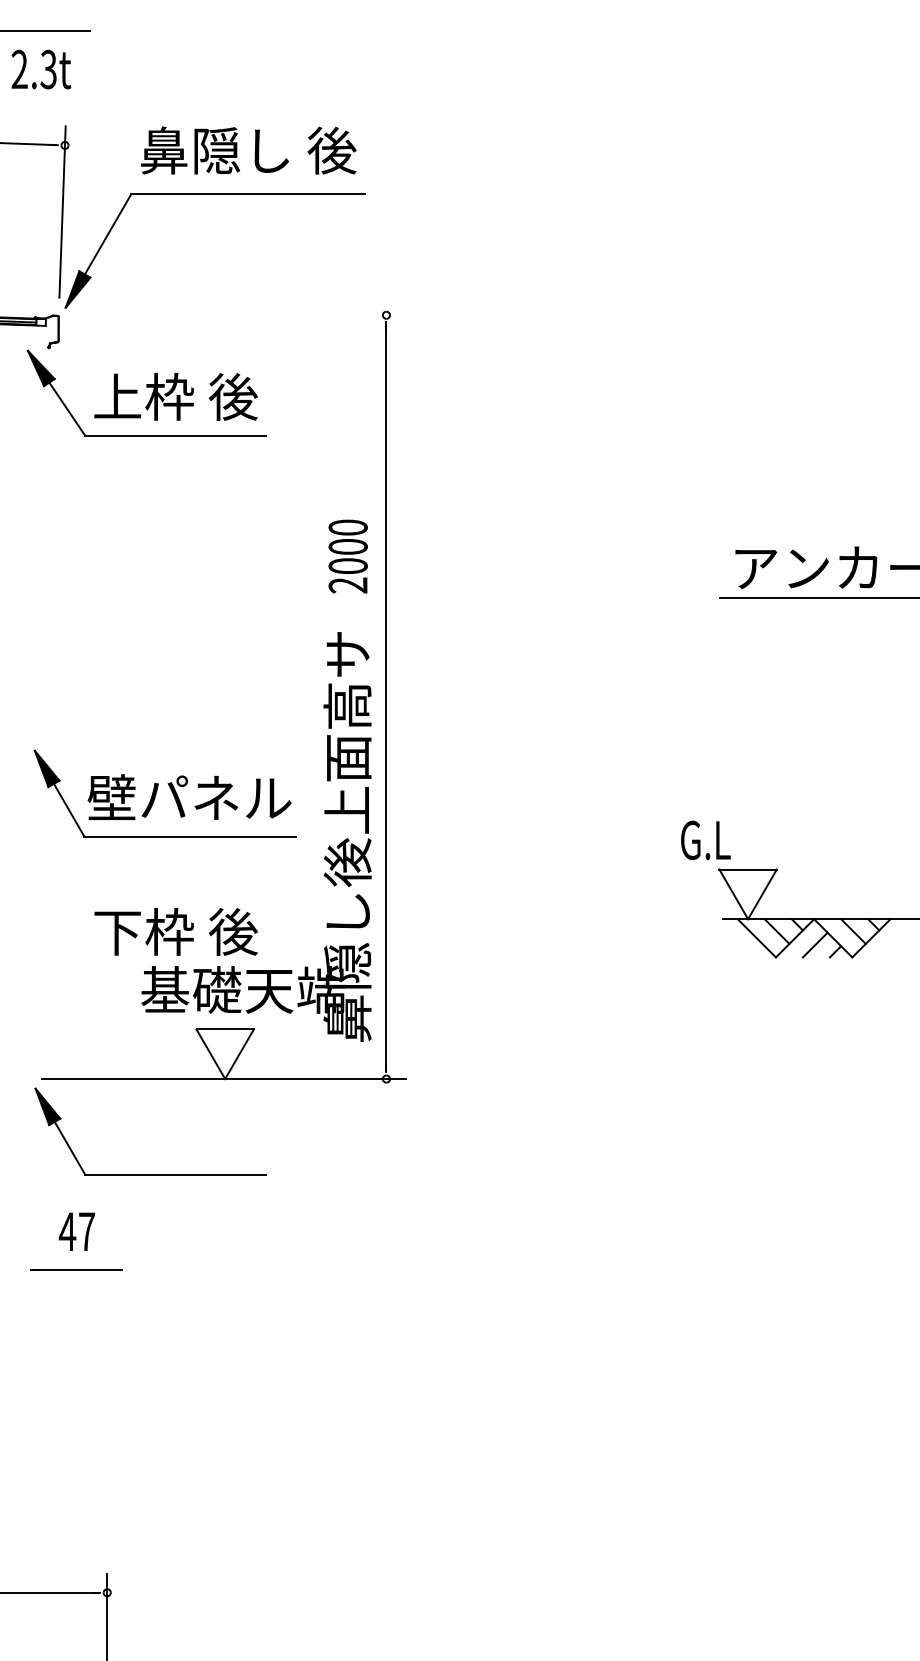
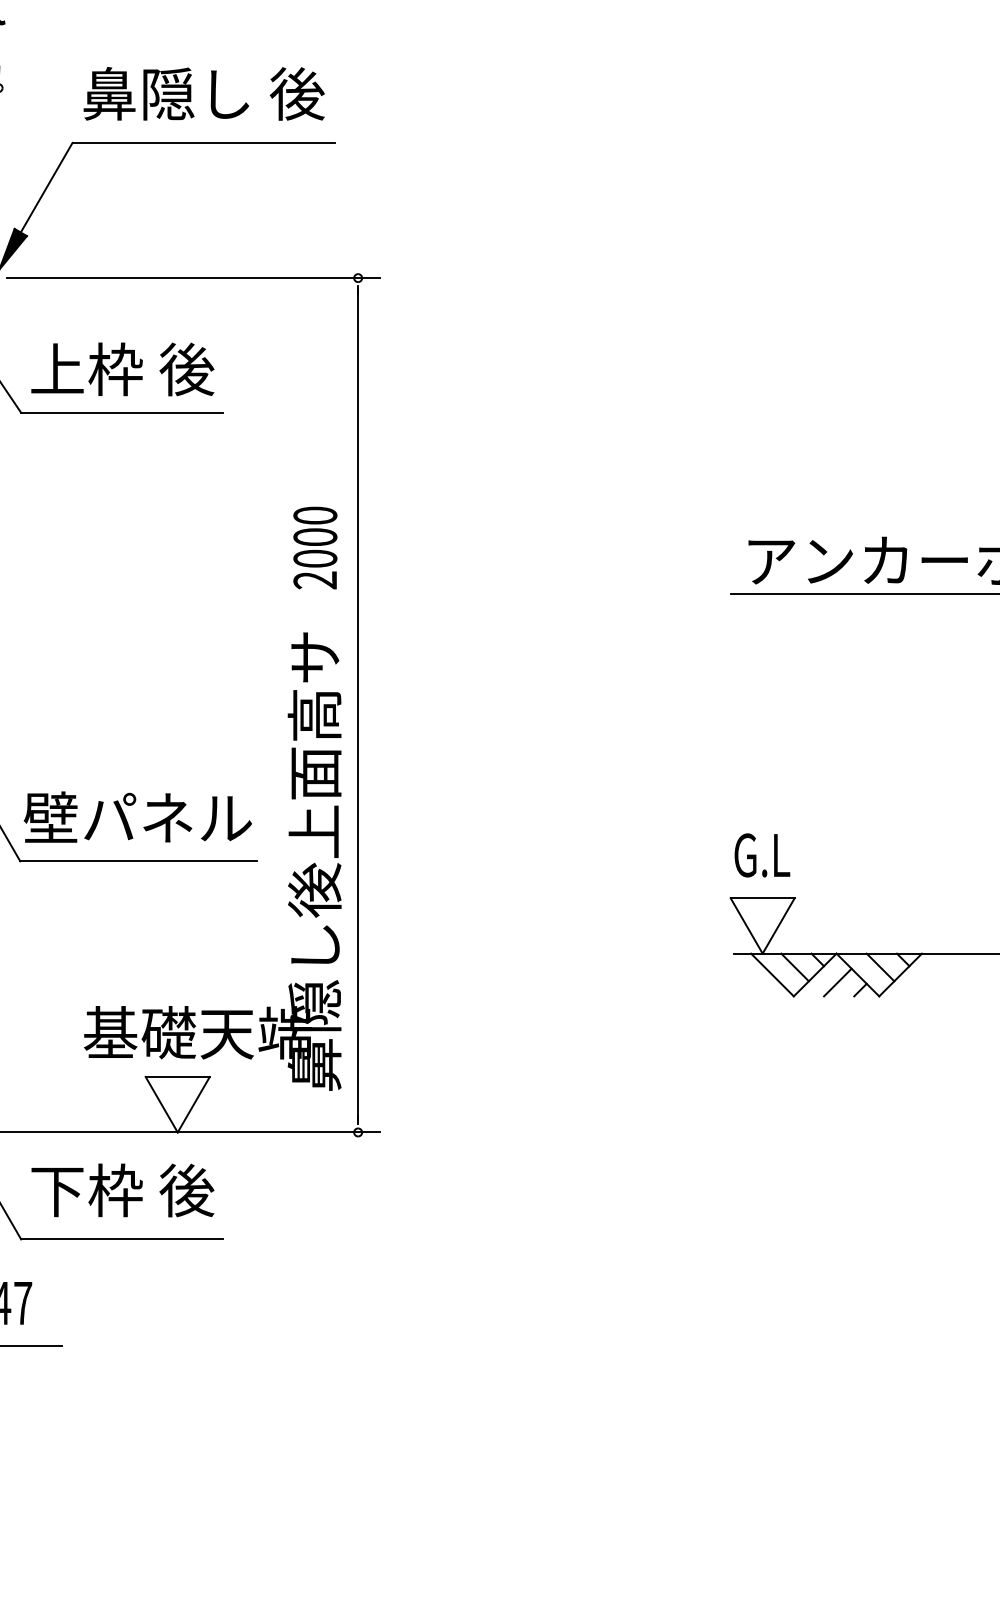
line: (238, 315) -> (192, 278), added
text: (705, 840) -> (762, 855), moved
text: (175, 931) -> (122, 1189), moved

